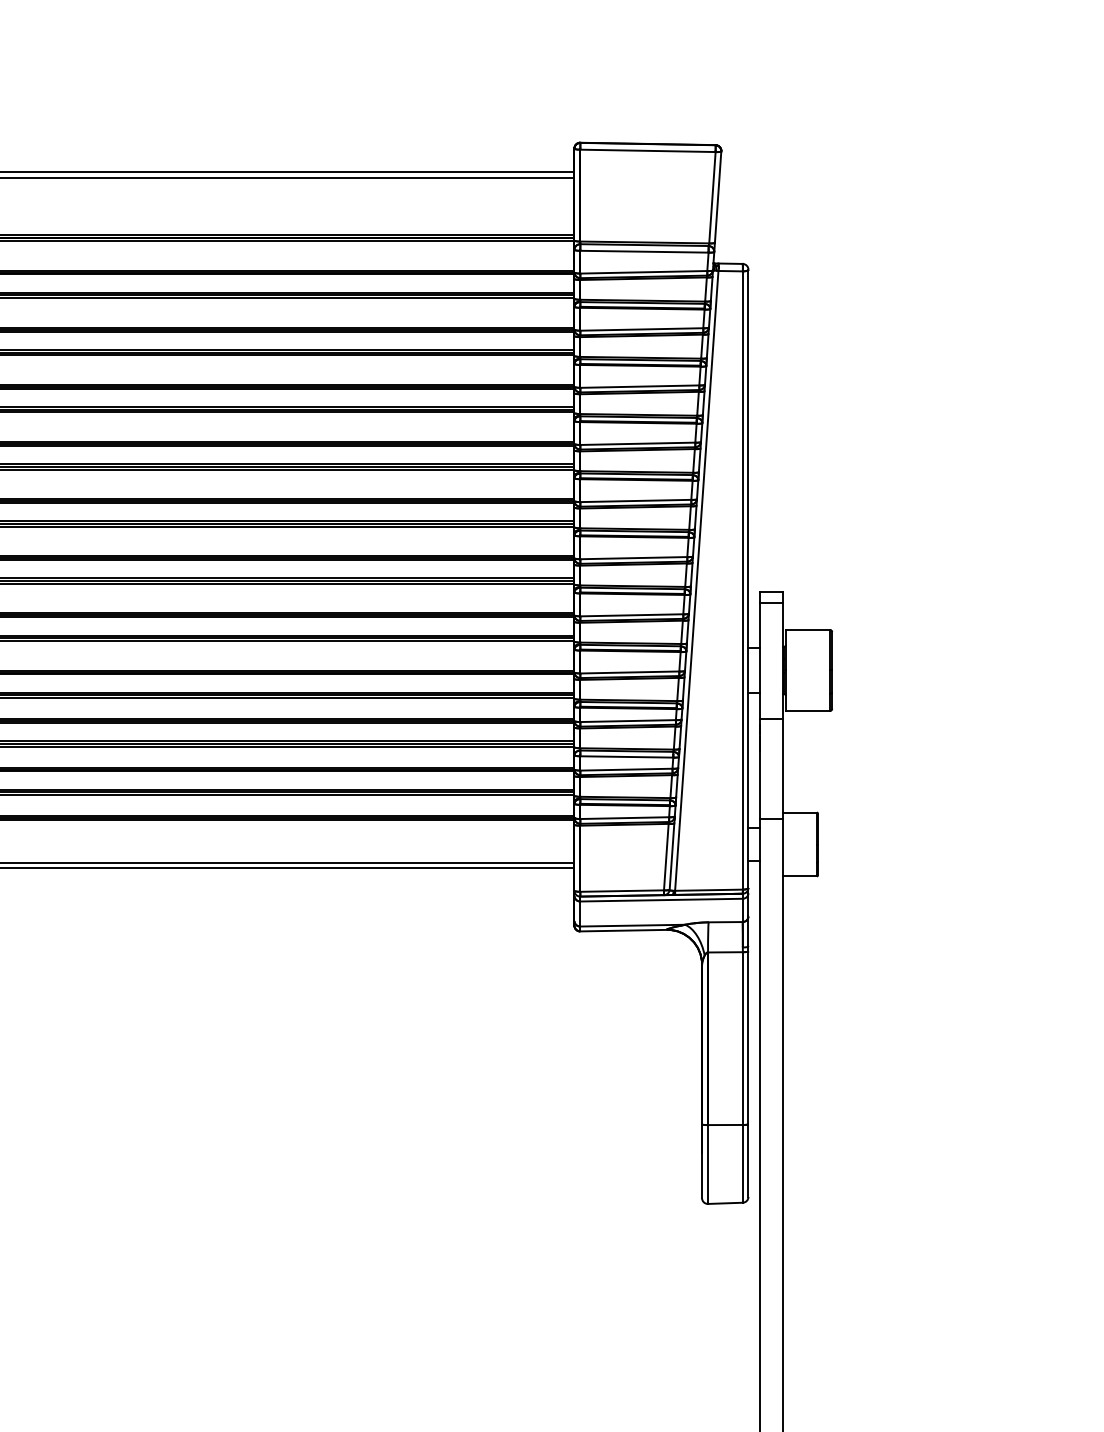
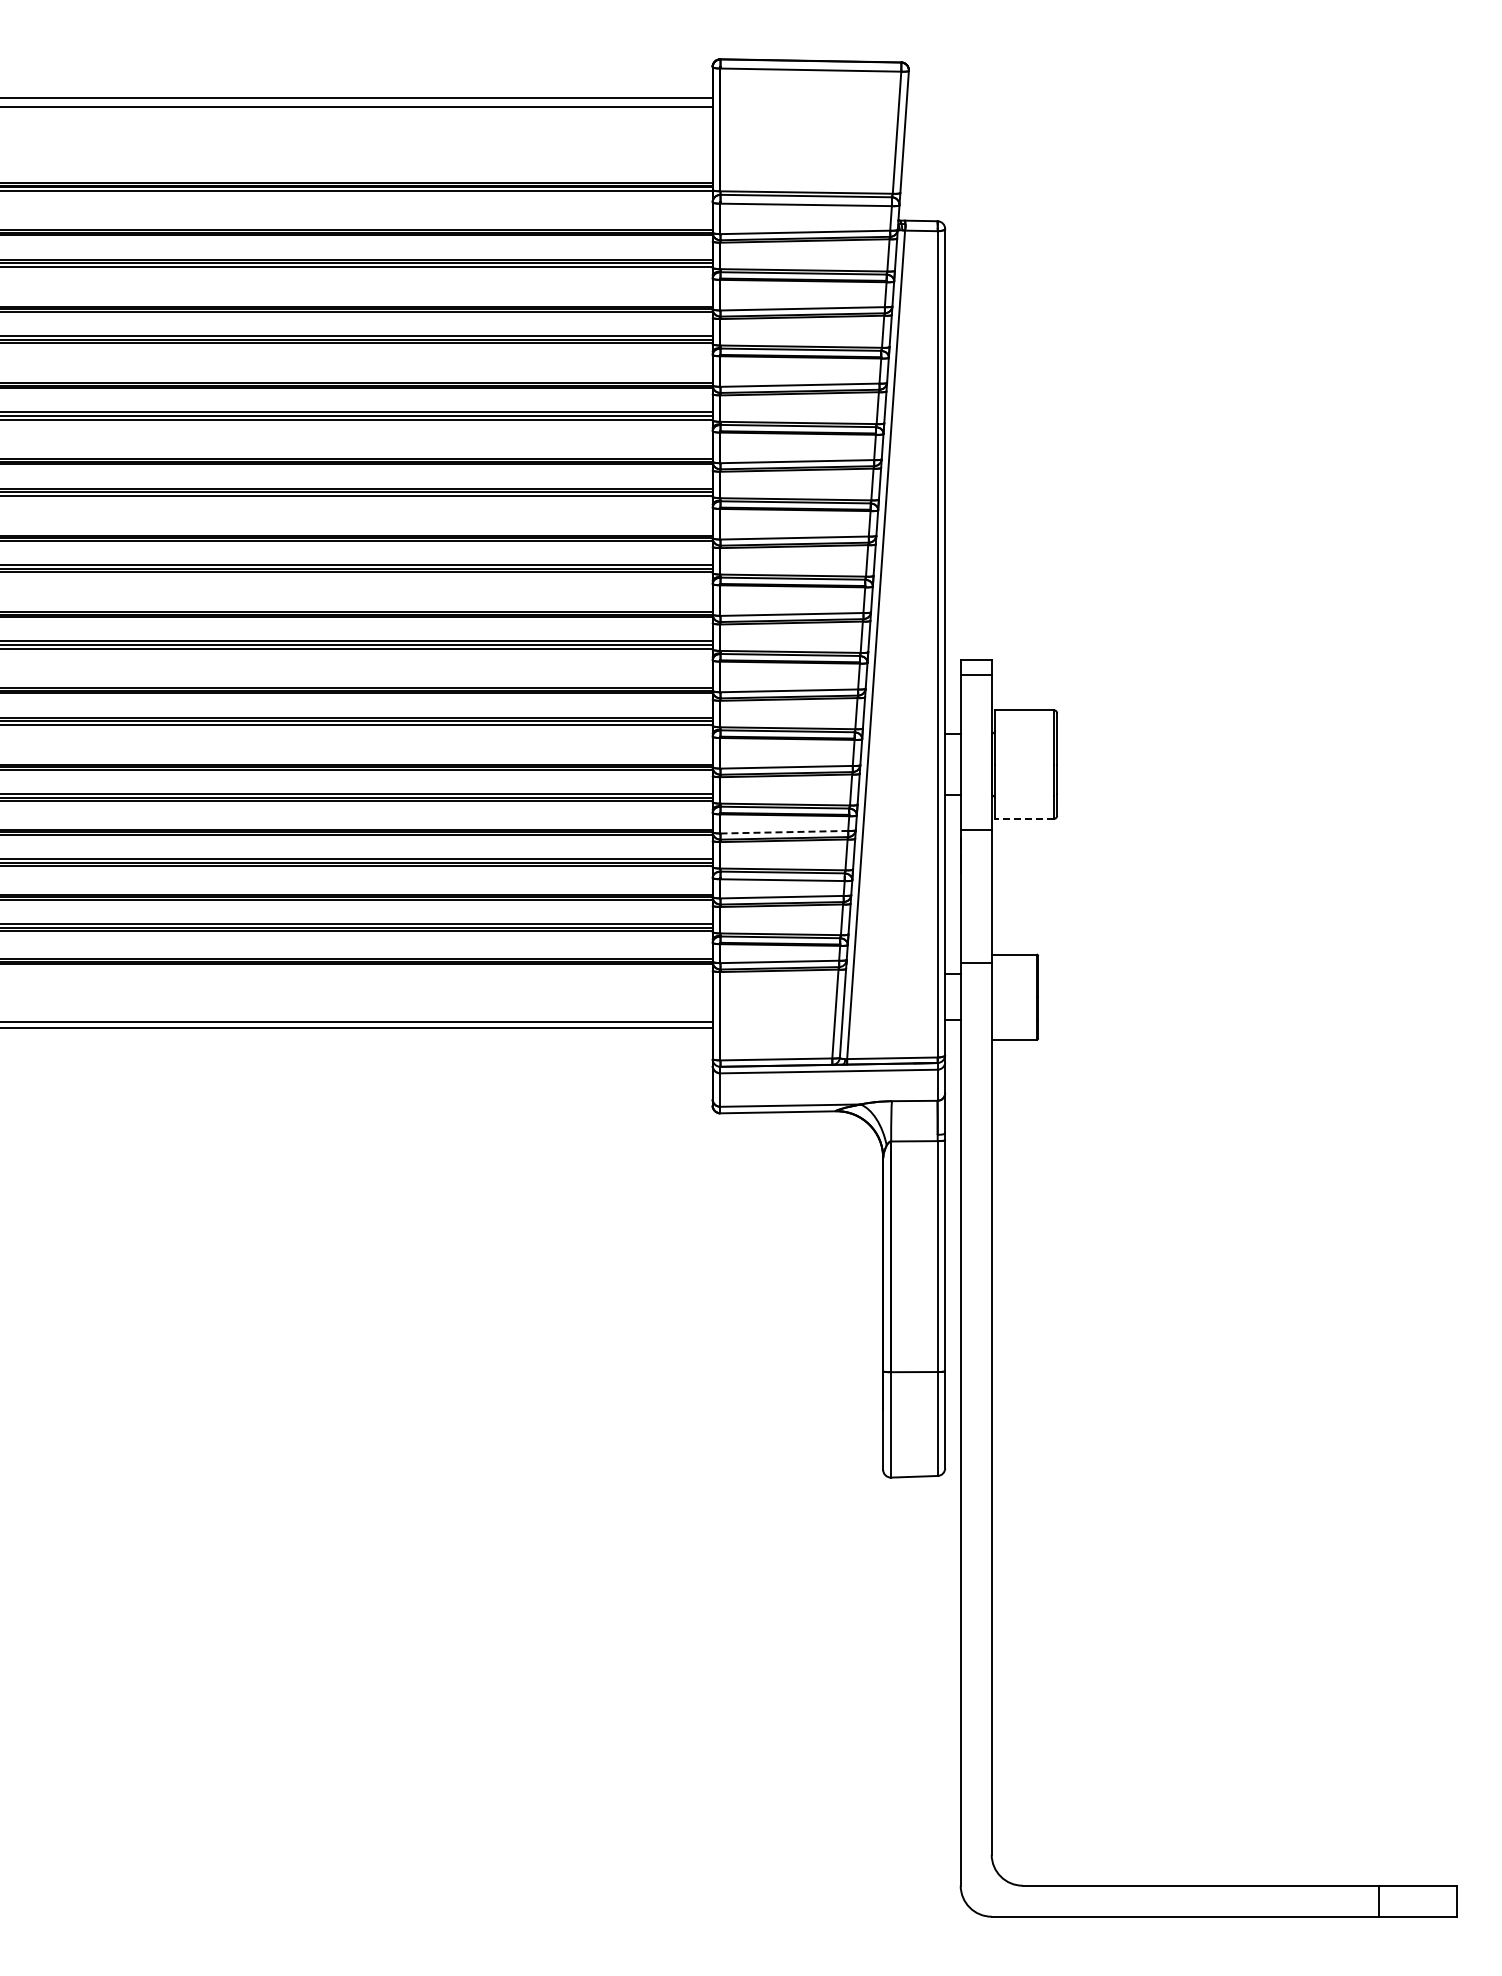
line: (807, 710) -> (1024, 818), solid -> dashed
line: (628, 721) -> (784, 832), solid -> dashed

